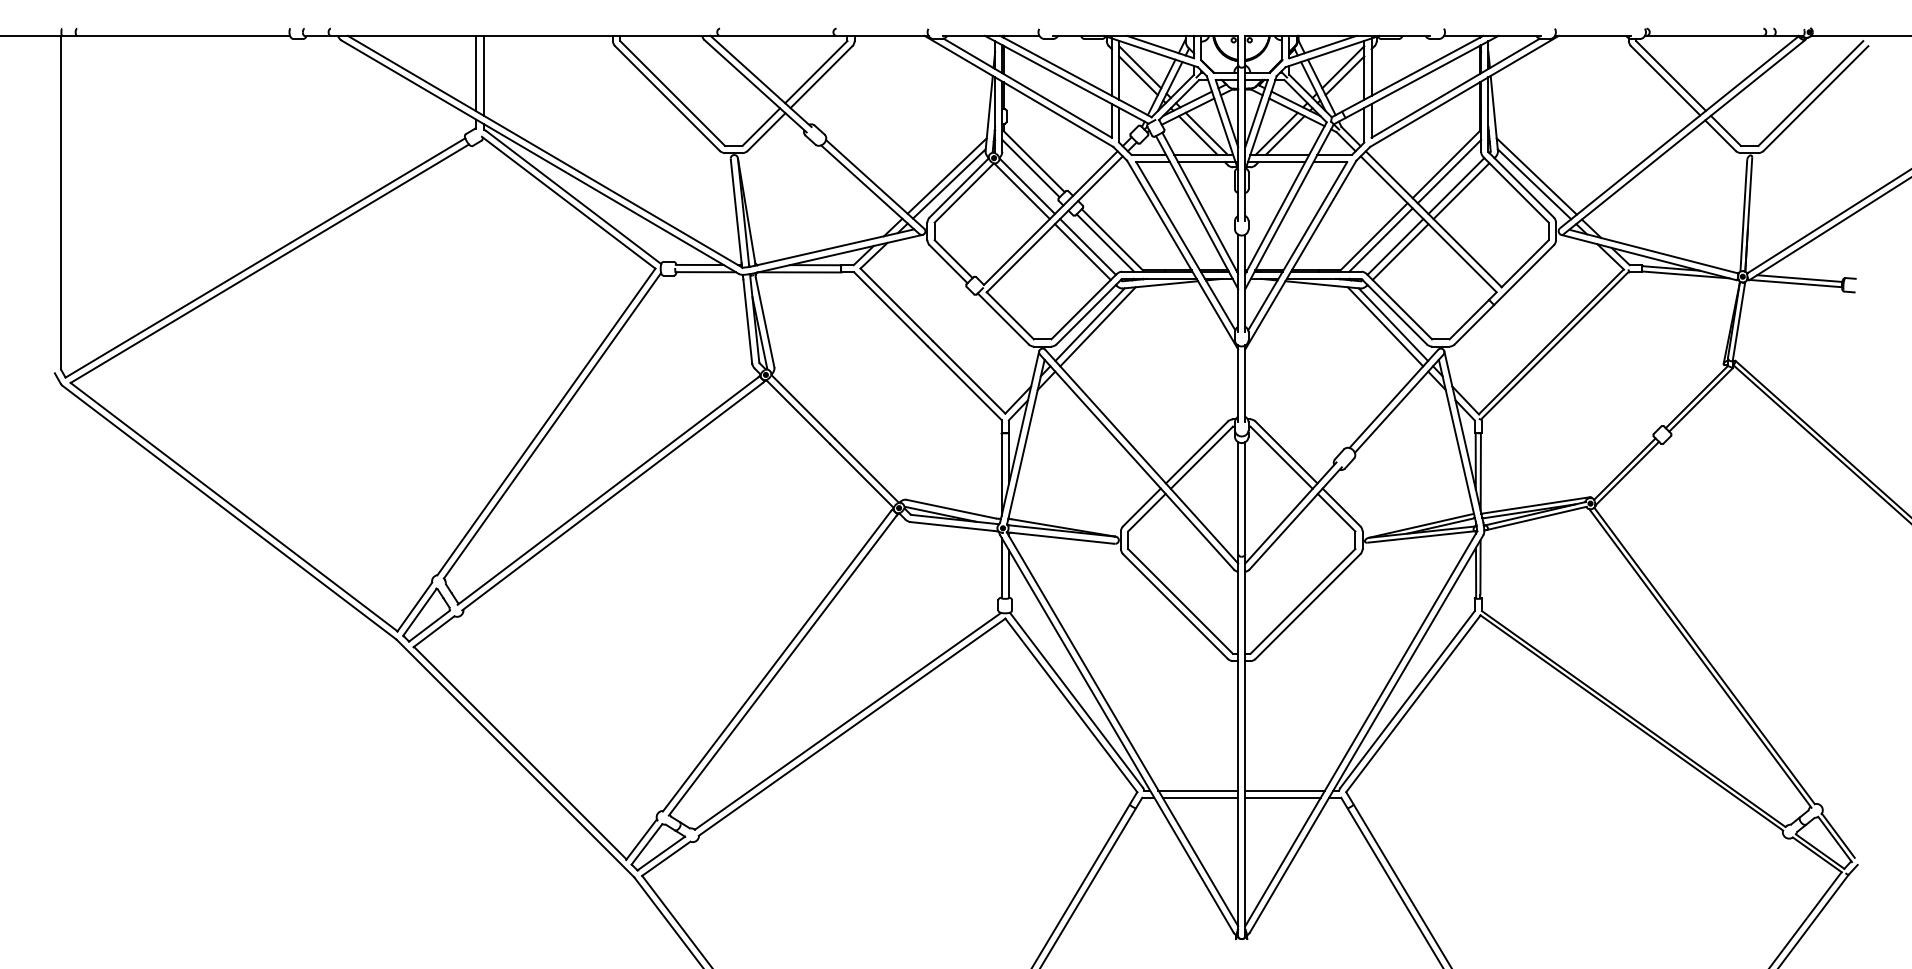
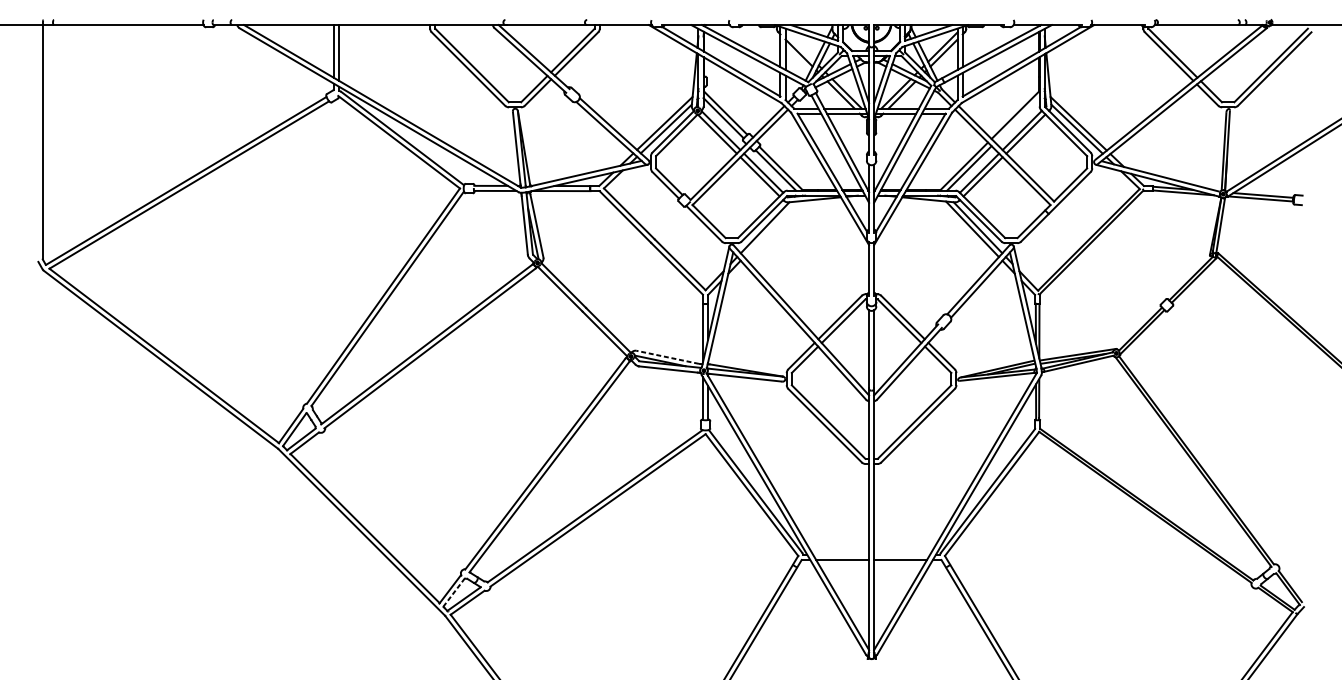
line: (1140, 67) -> (800, 47), removed
line: (1449, 171) -> (1017, 120), removed
line: (1097, 326) -> (770, 229), removed
line: (951, 509) -> (667, 357), solid -> dashed
line: (1198, 790) -> (841, 554), removed
line: (1285, 790) -> (902, 554), removed
line: (647, 844) -> (454, 592), solid -> dashed

